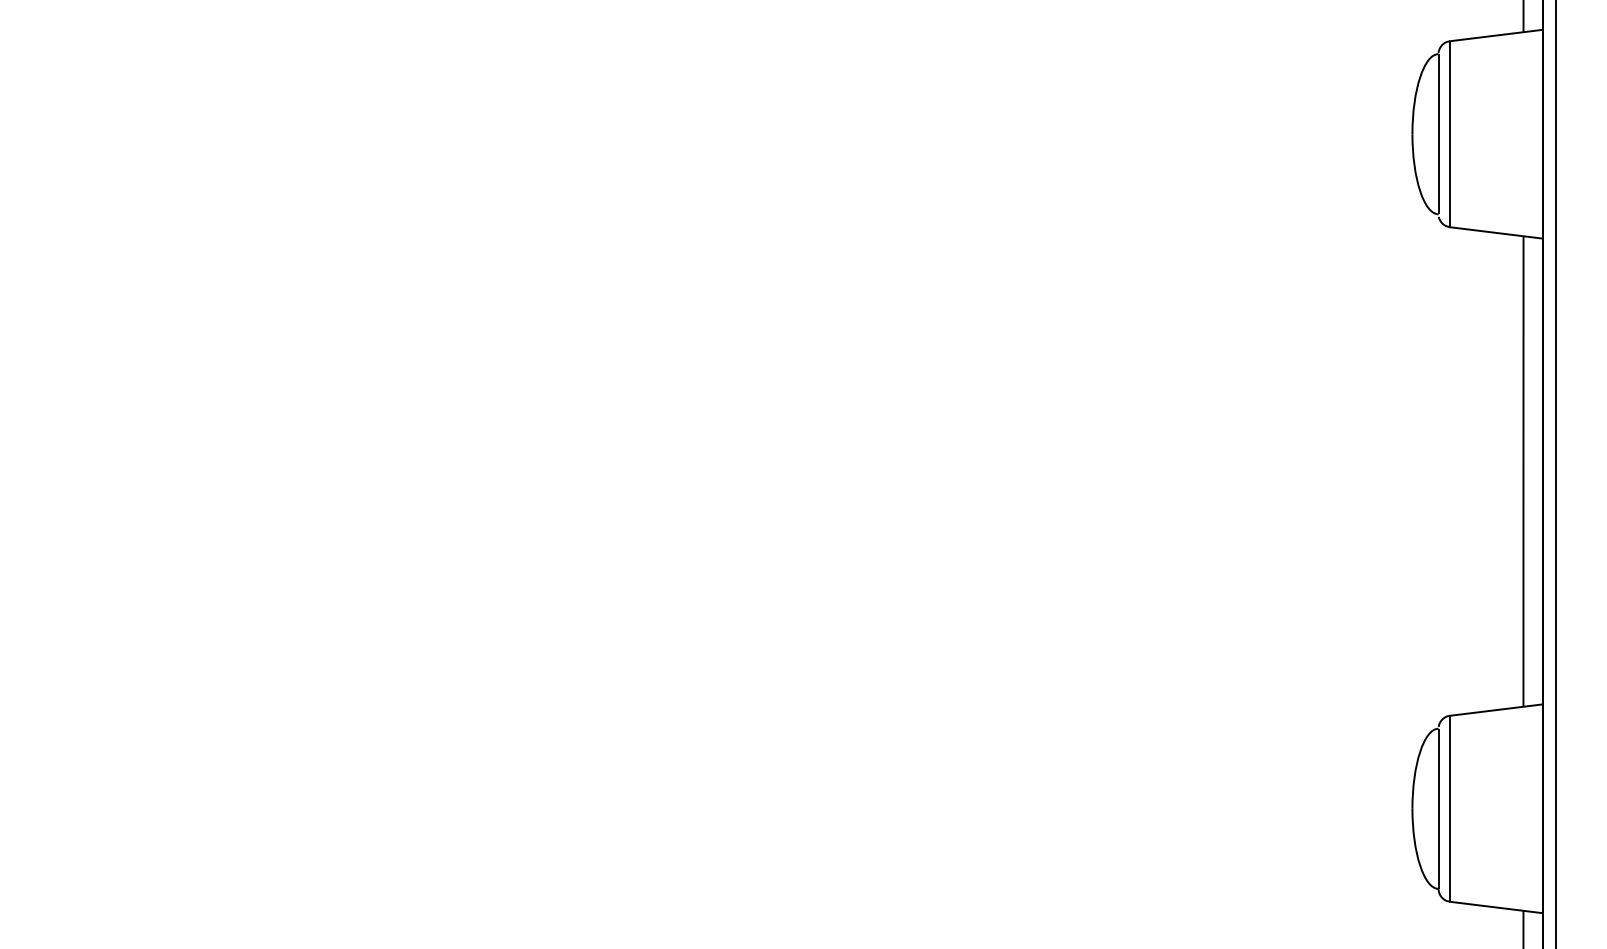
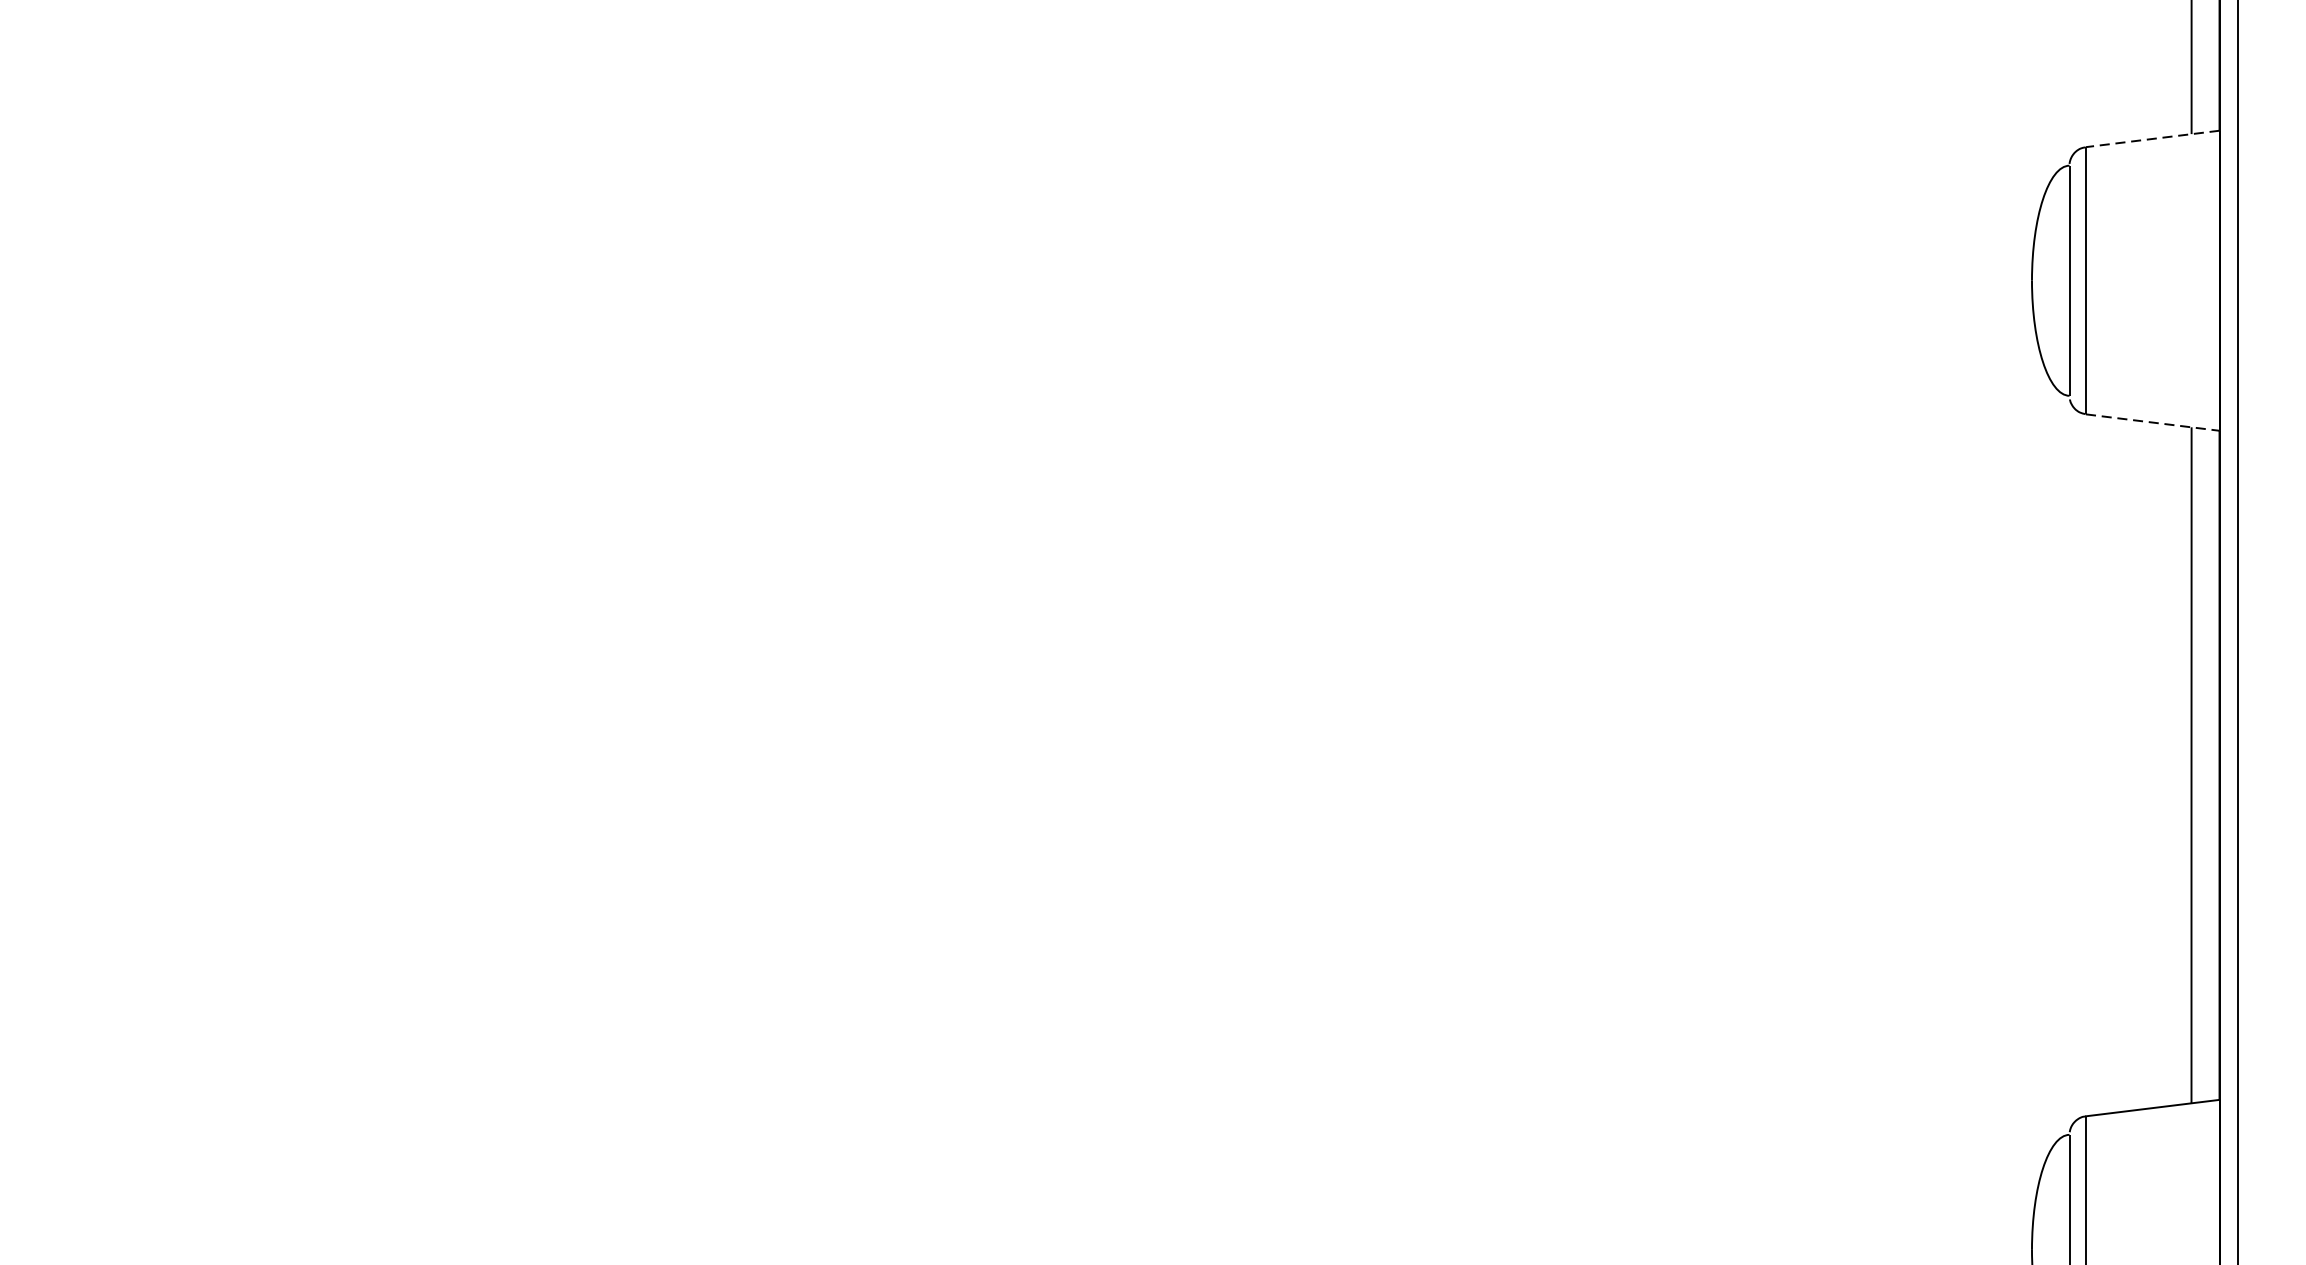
line: (1496, 35) -> (2152, 138), solid -> dashed
line: (1496, 232) -> (2152, 421), solid -> dashed

